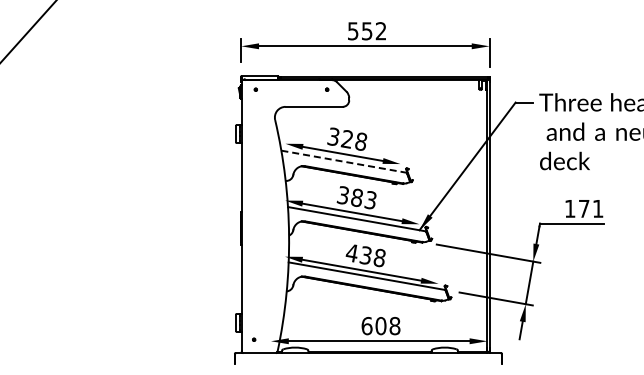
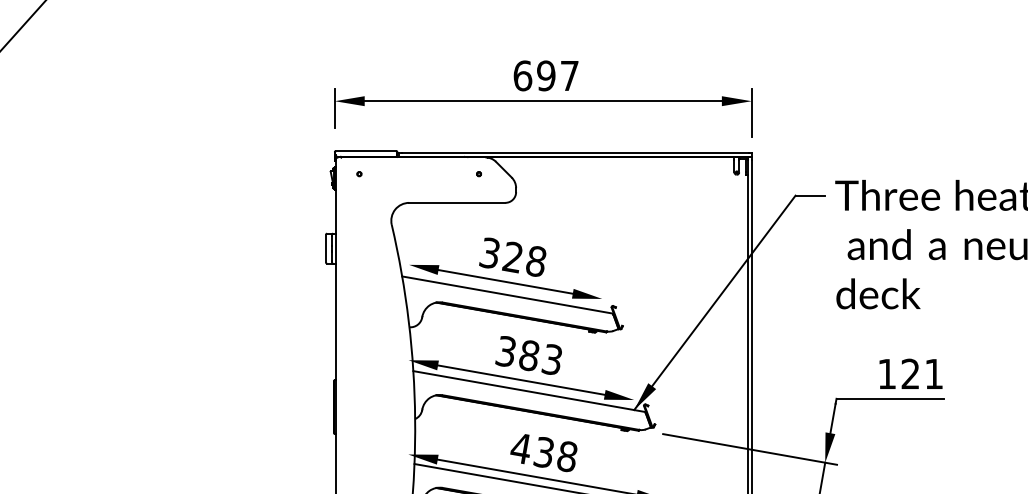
text: (366, 31) -> (545, 76), 552 -> 697
line: (344, 161) -> (508, 294), dashed -> solid
text: (583, 208) -> (909, 373), 171 -> 121

